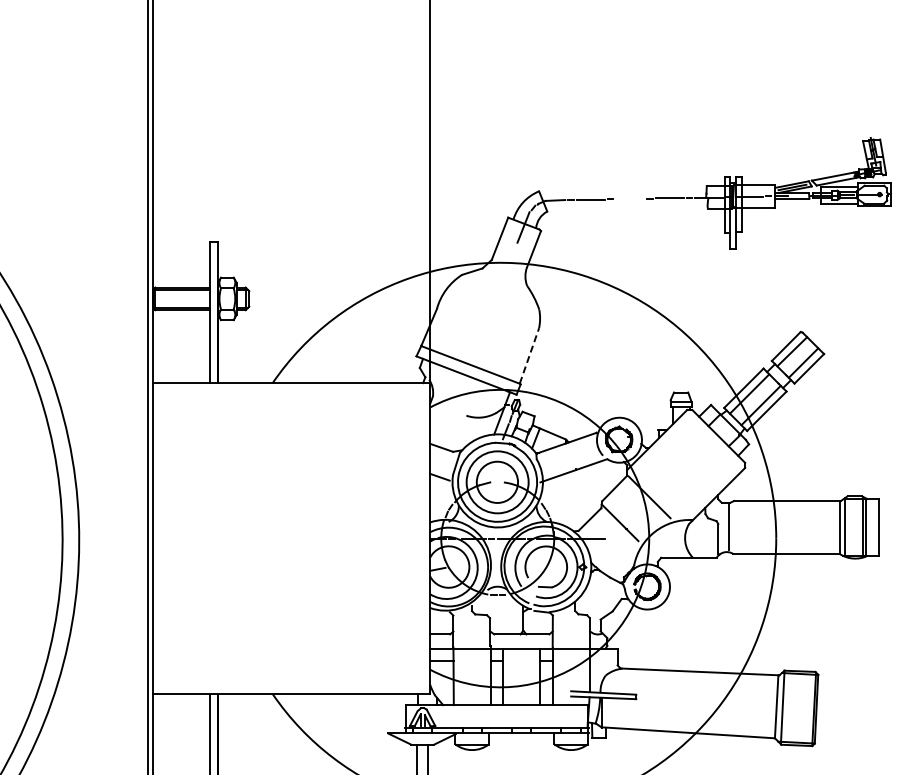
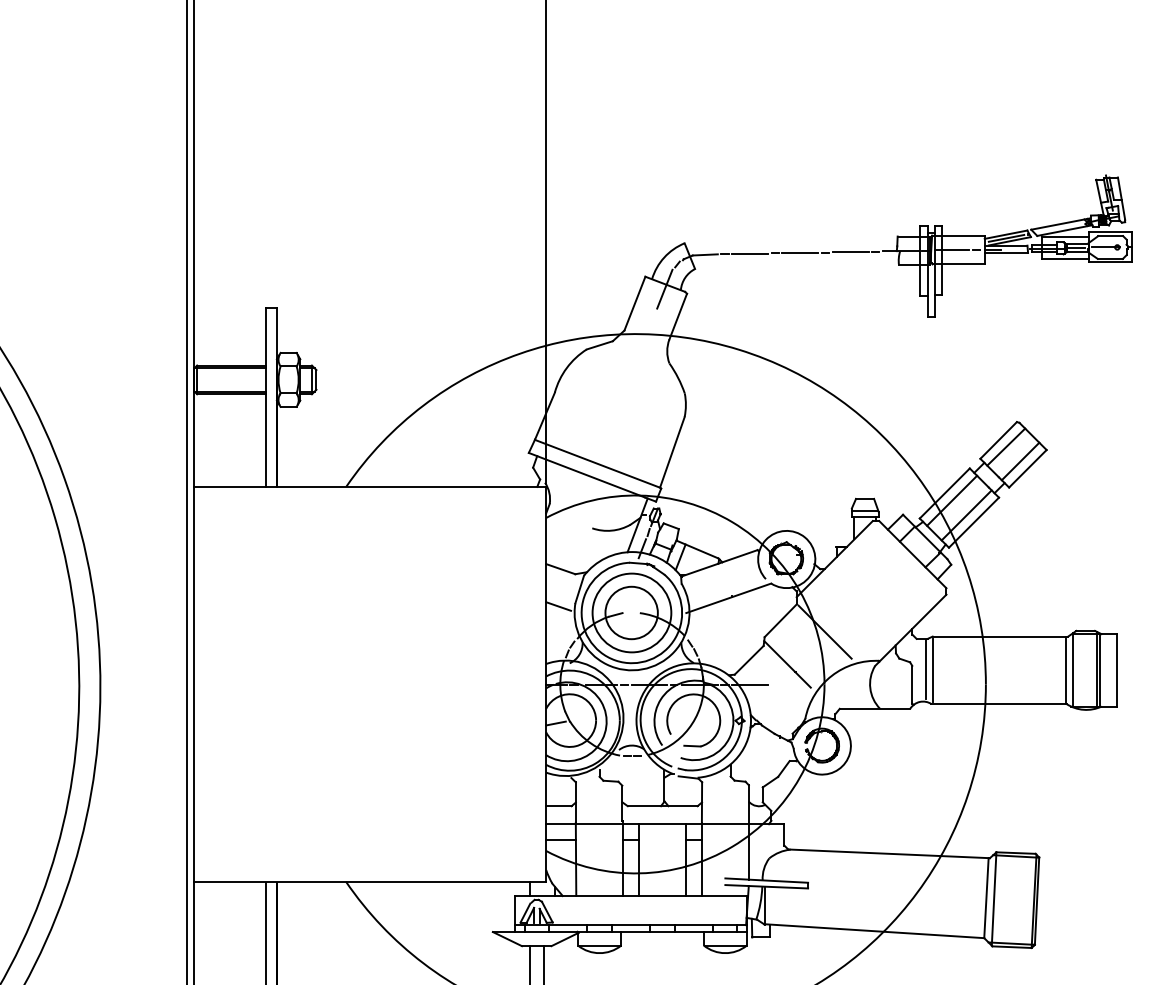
line: (630, 198) -> (800, 252), added
line: (529, 355) -> (672, 451), dashed -> solid
line: (734, 527) -> (932, 670), added

